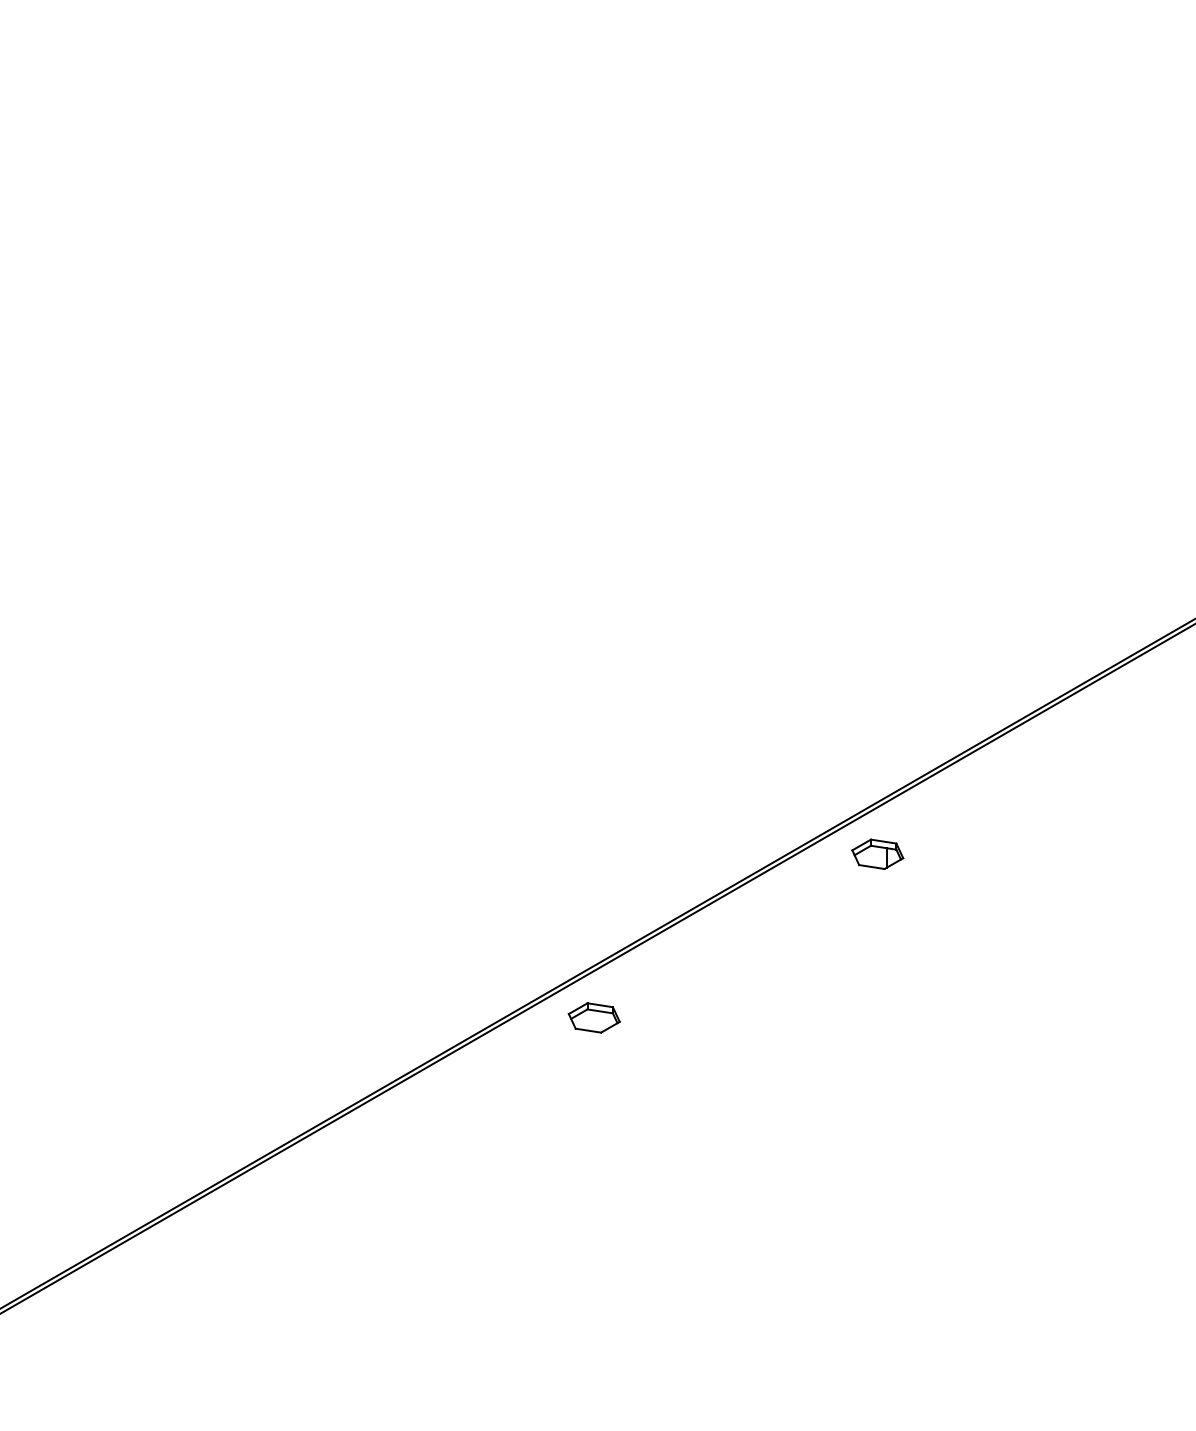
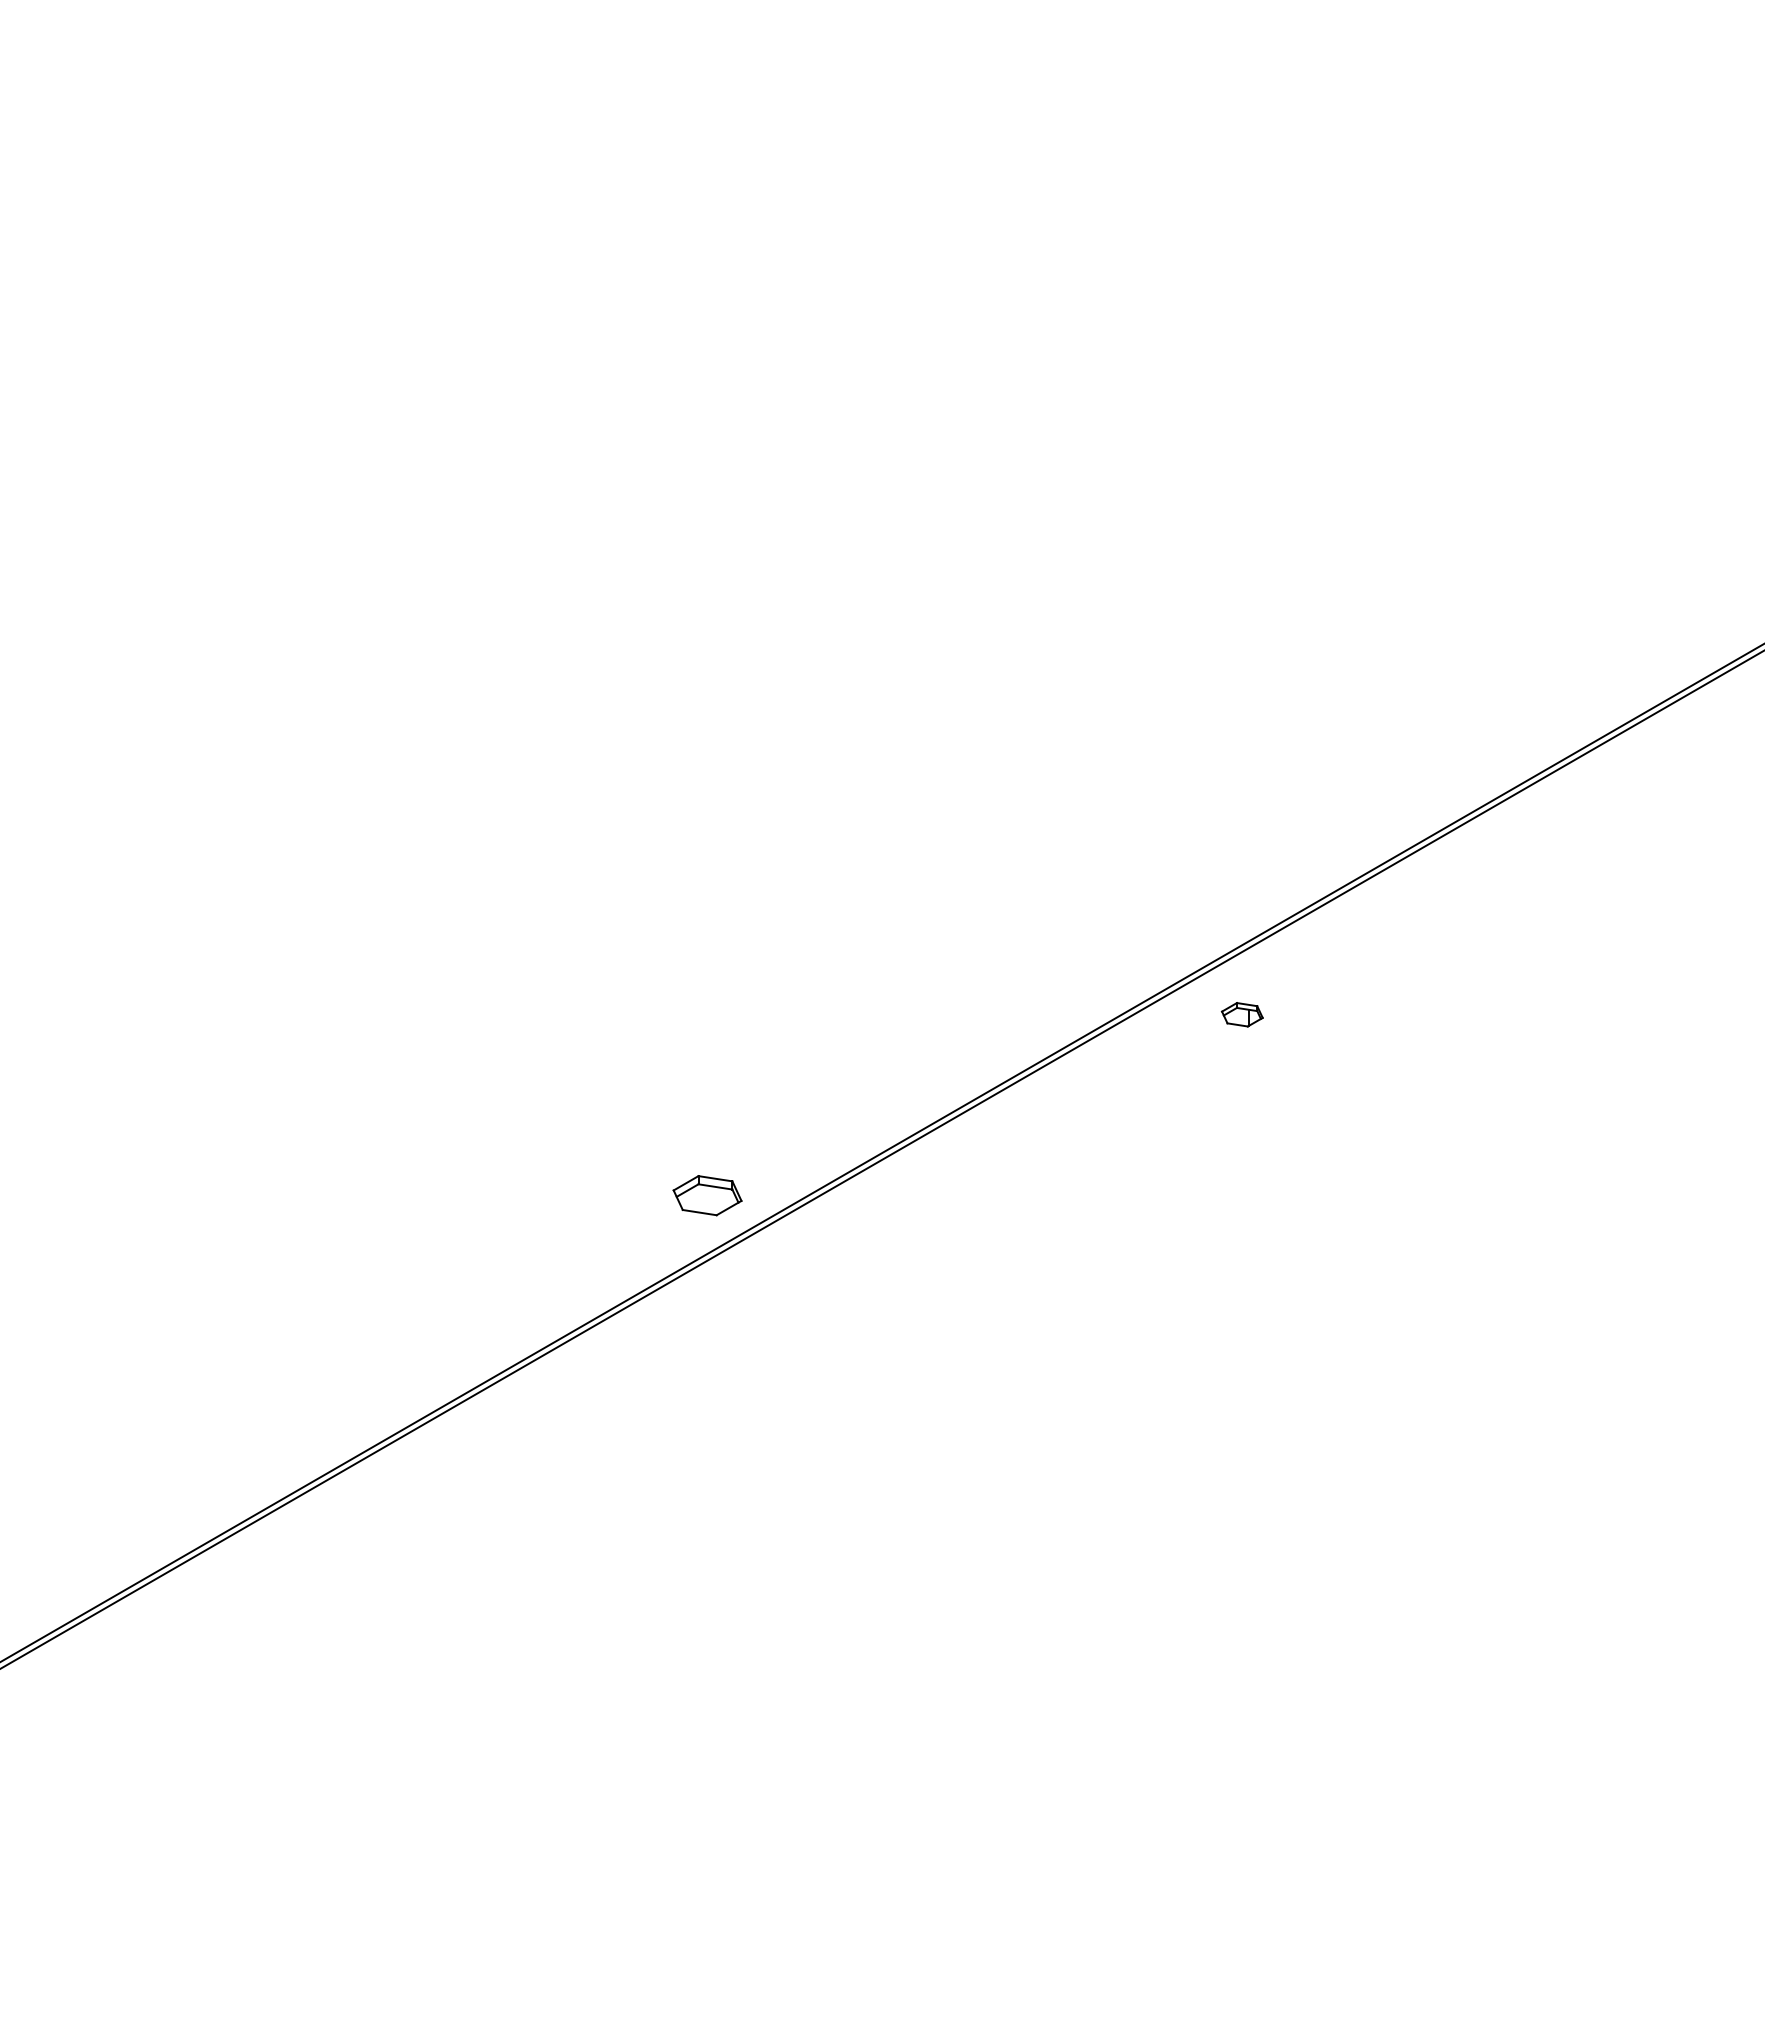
part: (877, 854) -> (1242, 1014), size x0.6
part: (594, 1017) -> (707, 1195), moved

